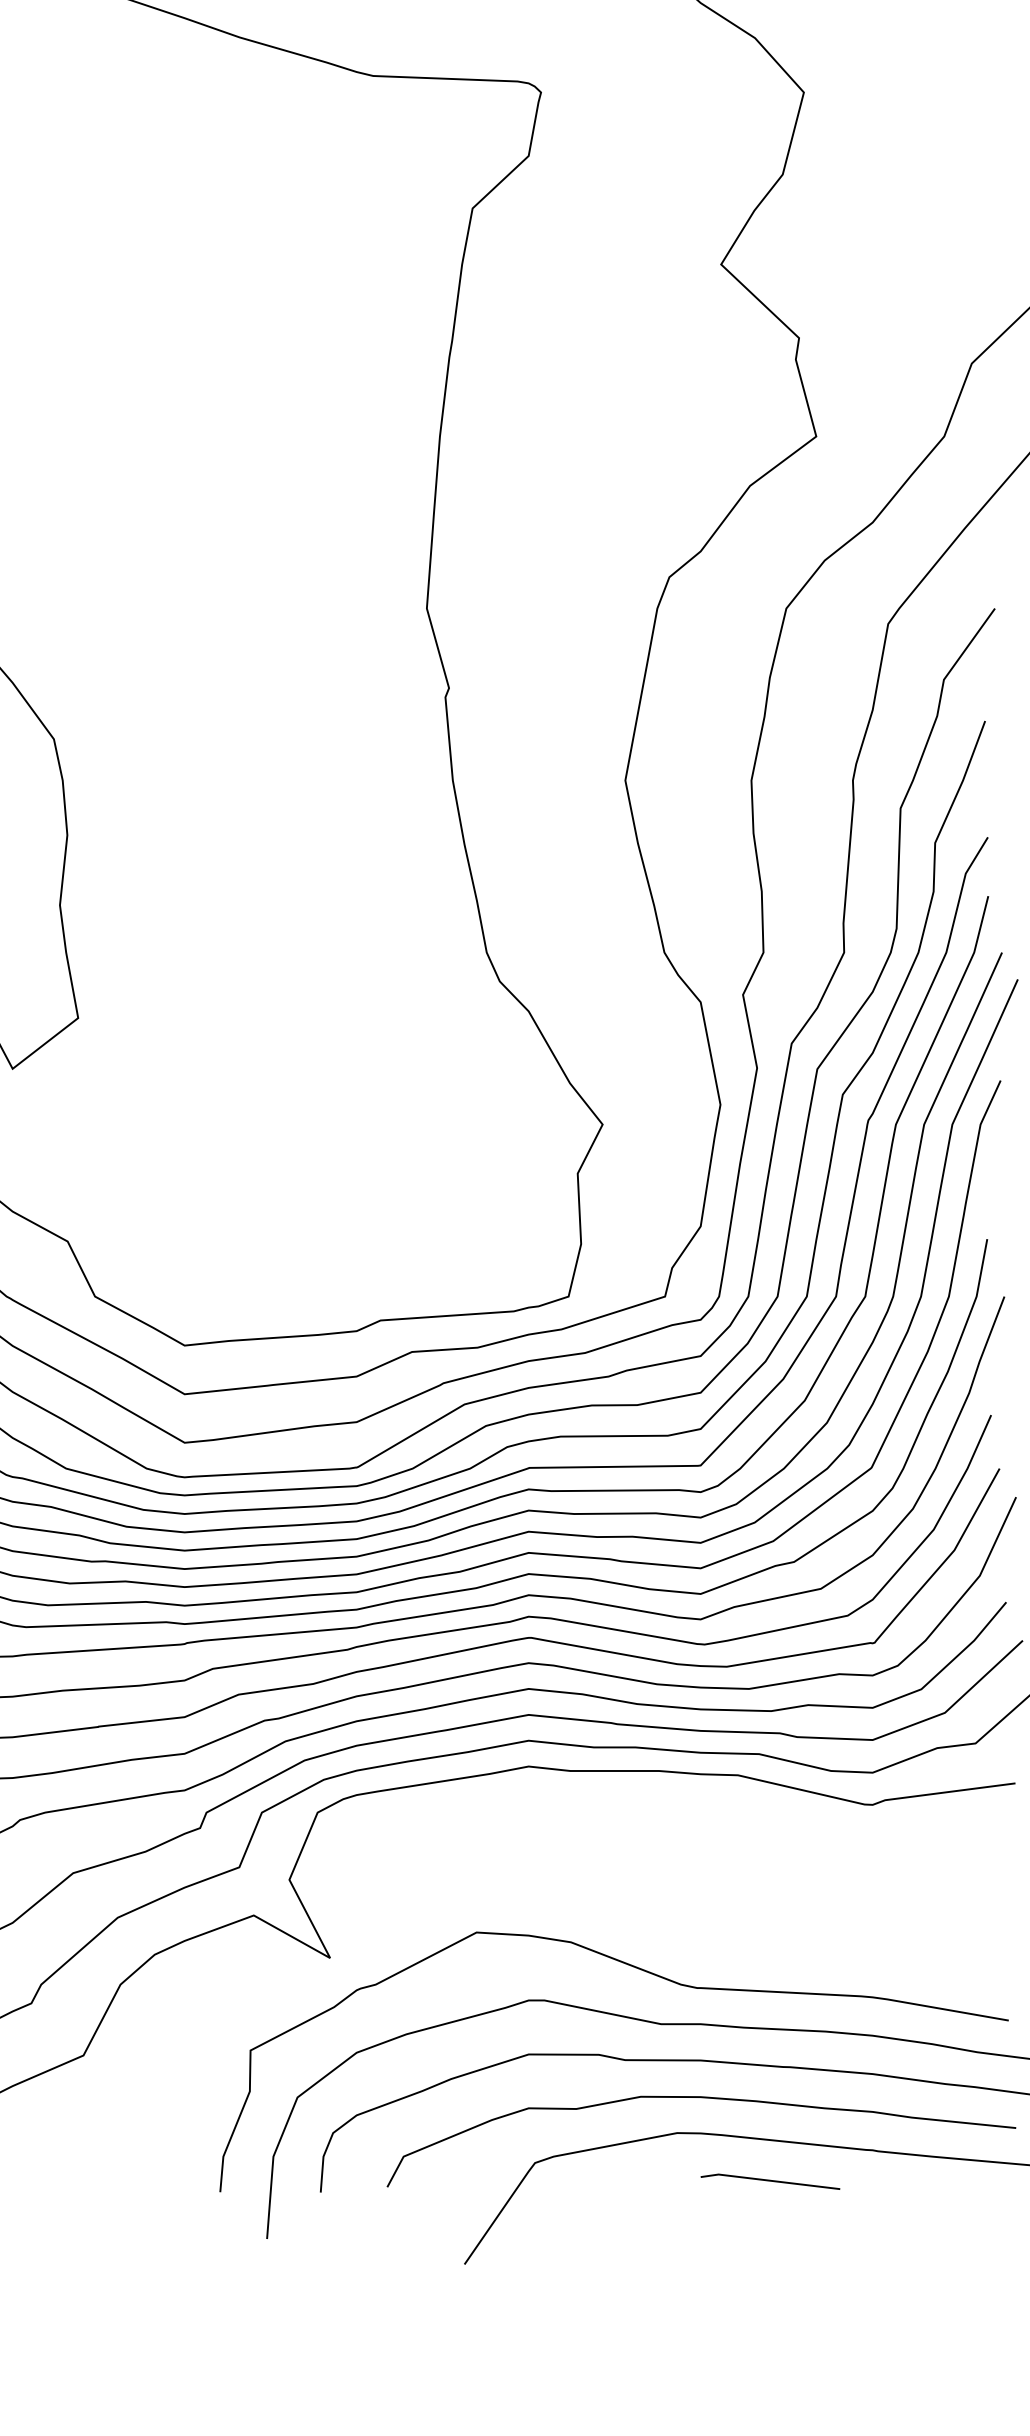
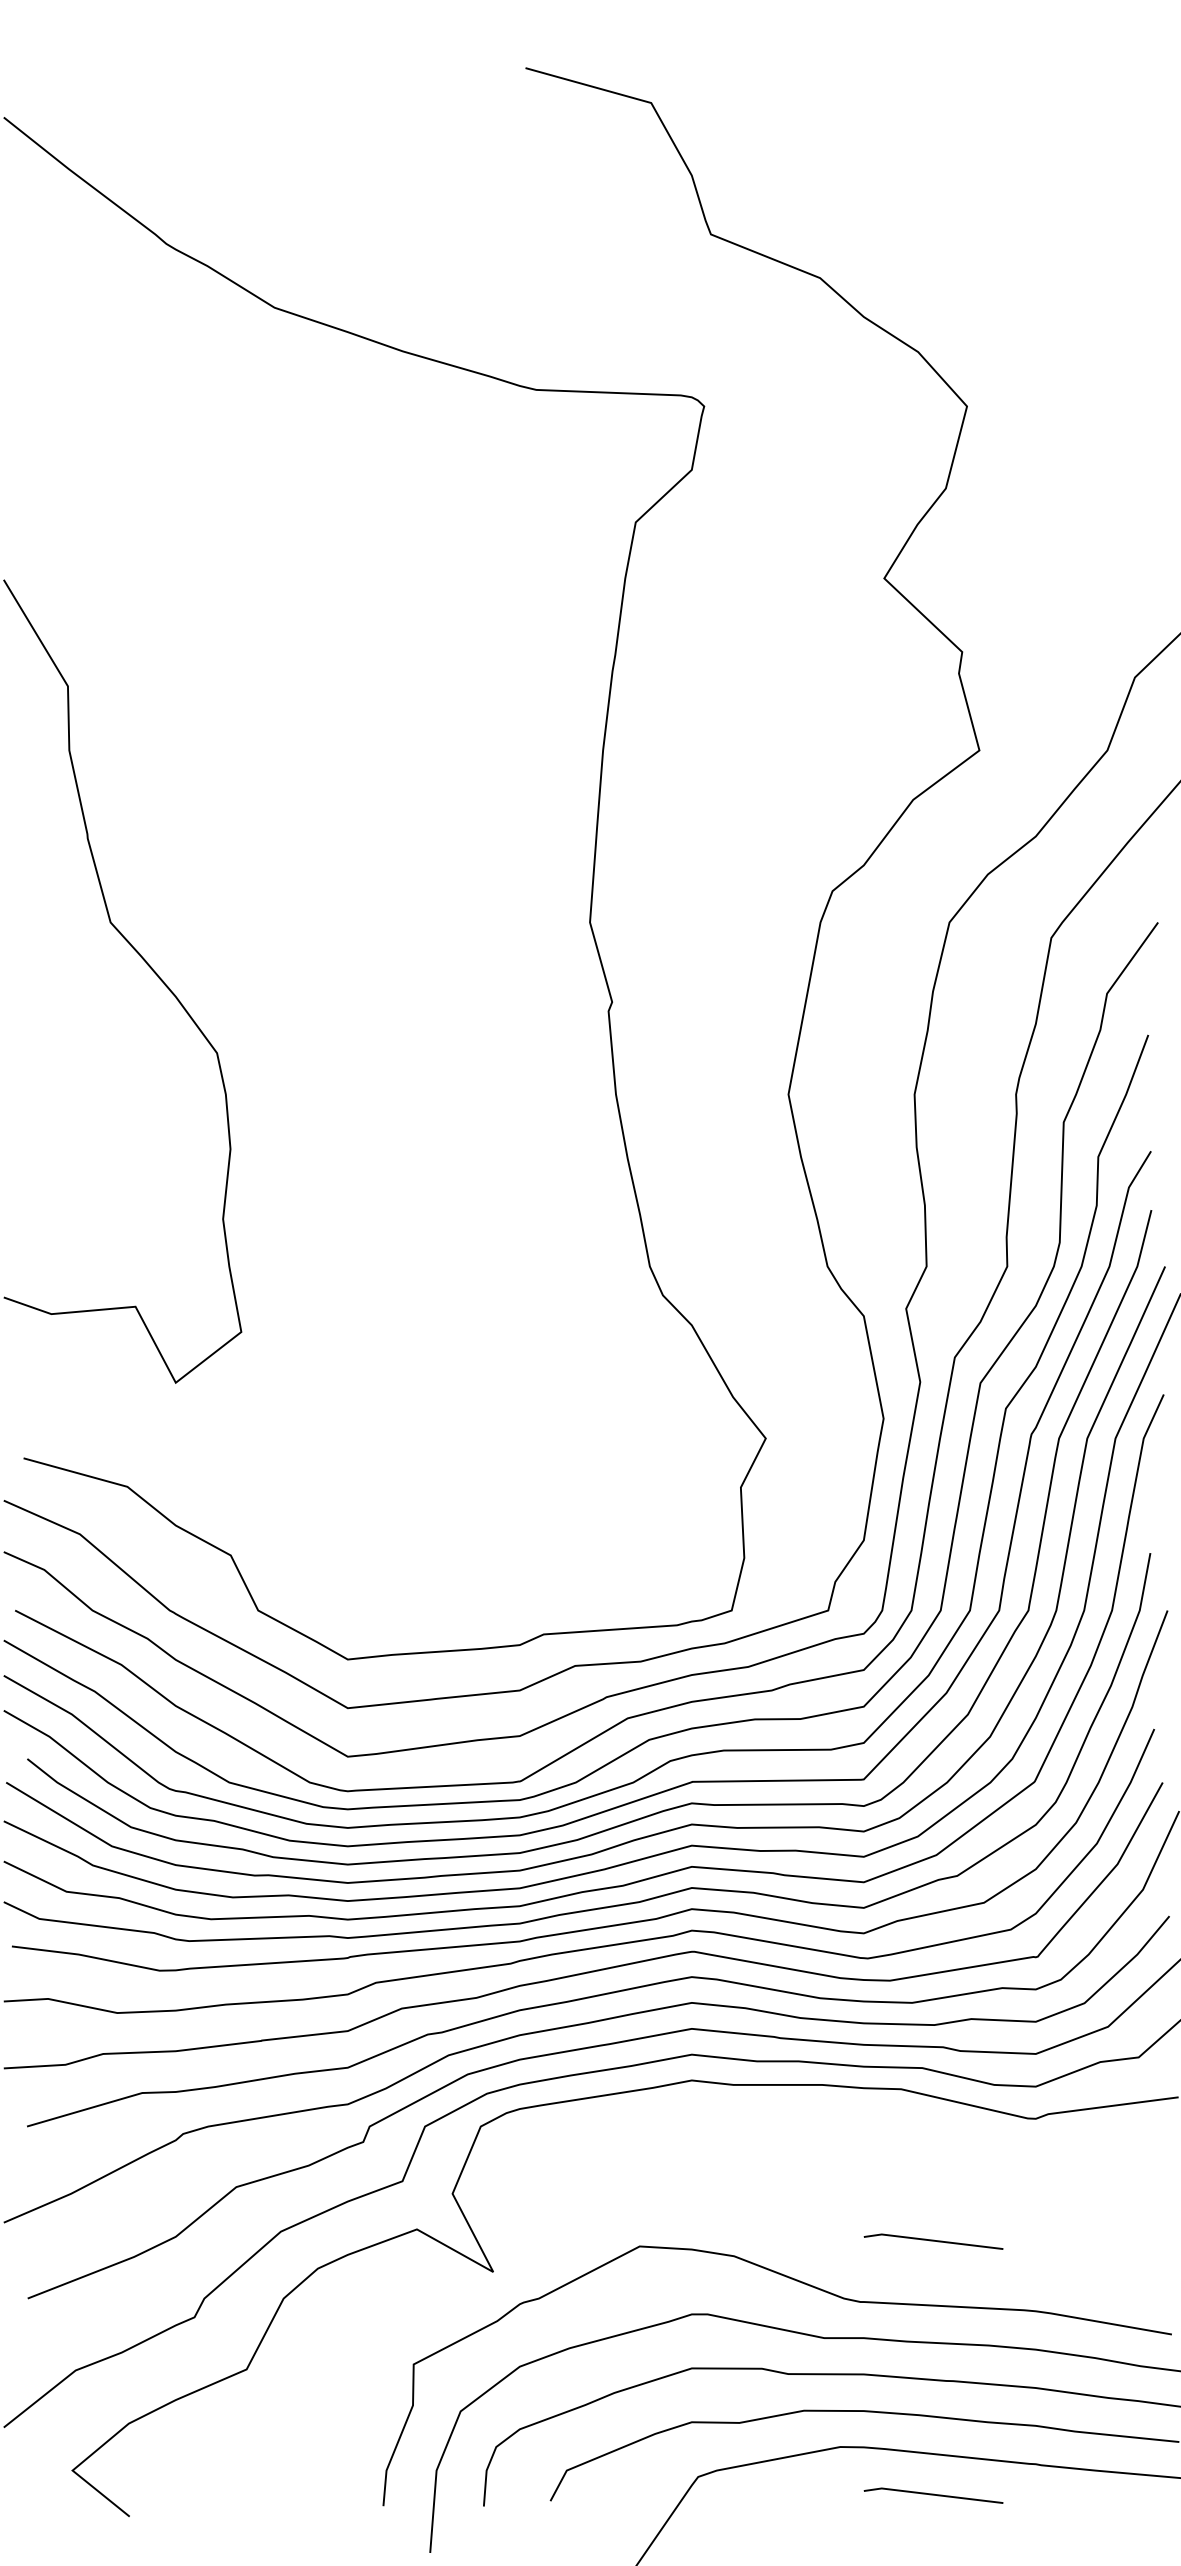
line: (770, 1927) -> (933, 2241), added

